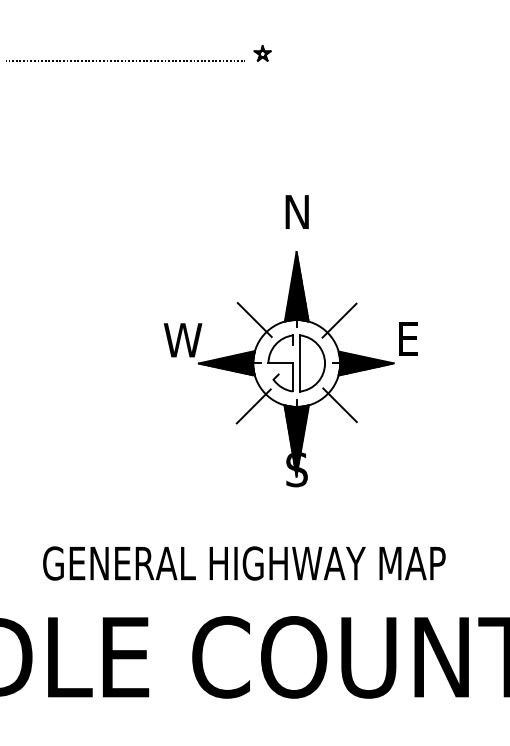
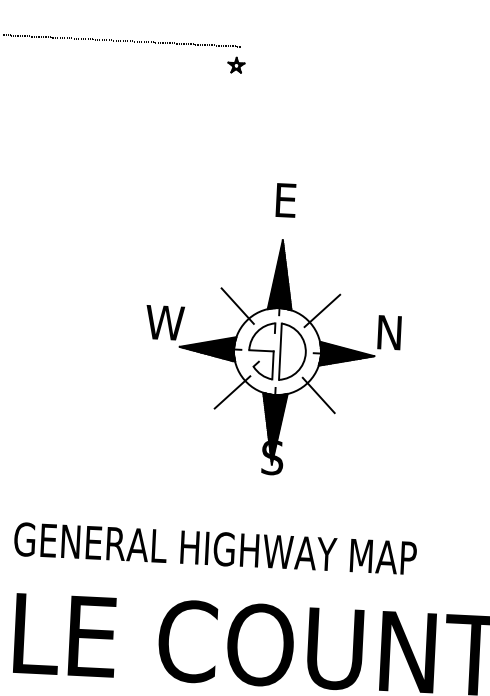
part: (262, 53) -> (236, 65), moved
text: (296, 211) -> (284, 199), N -> E
text: (407, 339) -> (389, 333), E -> N

